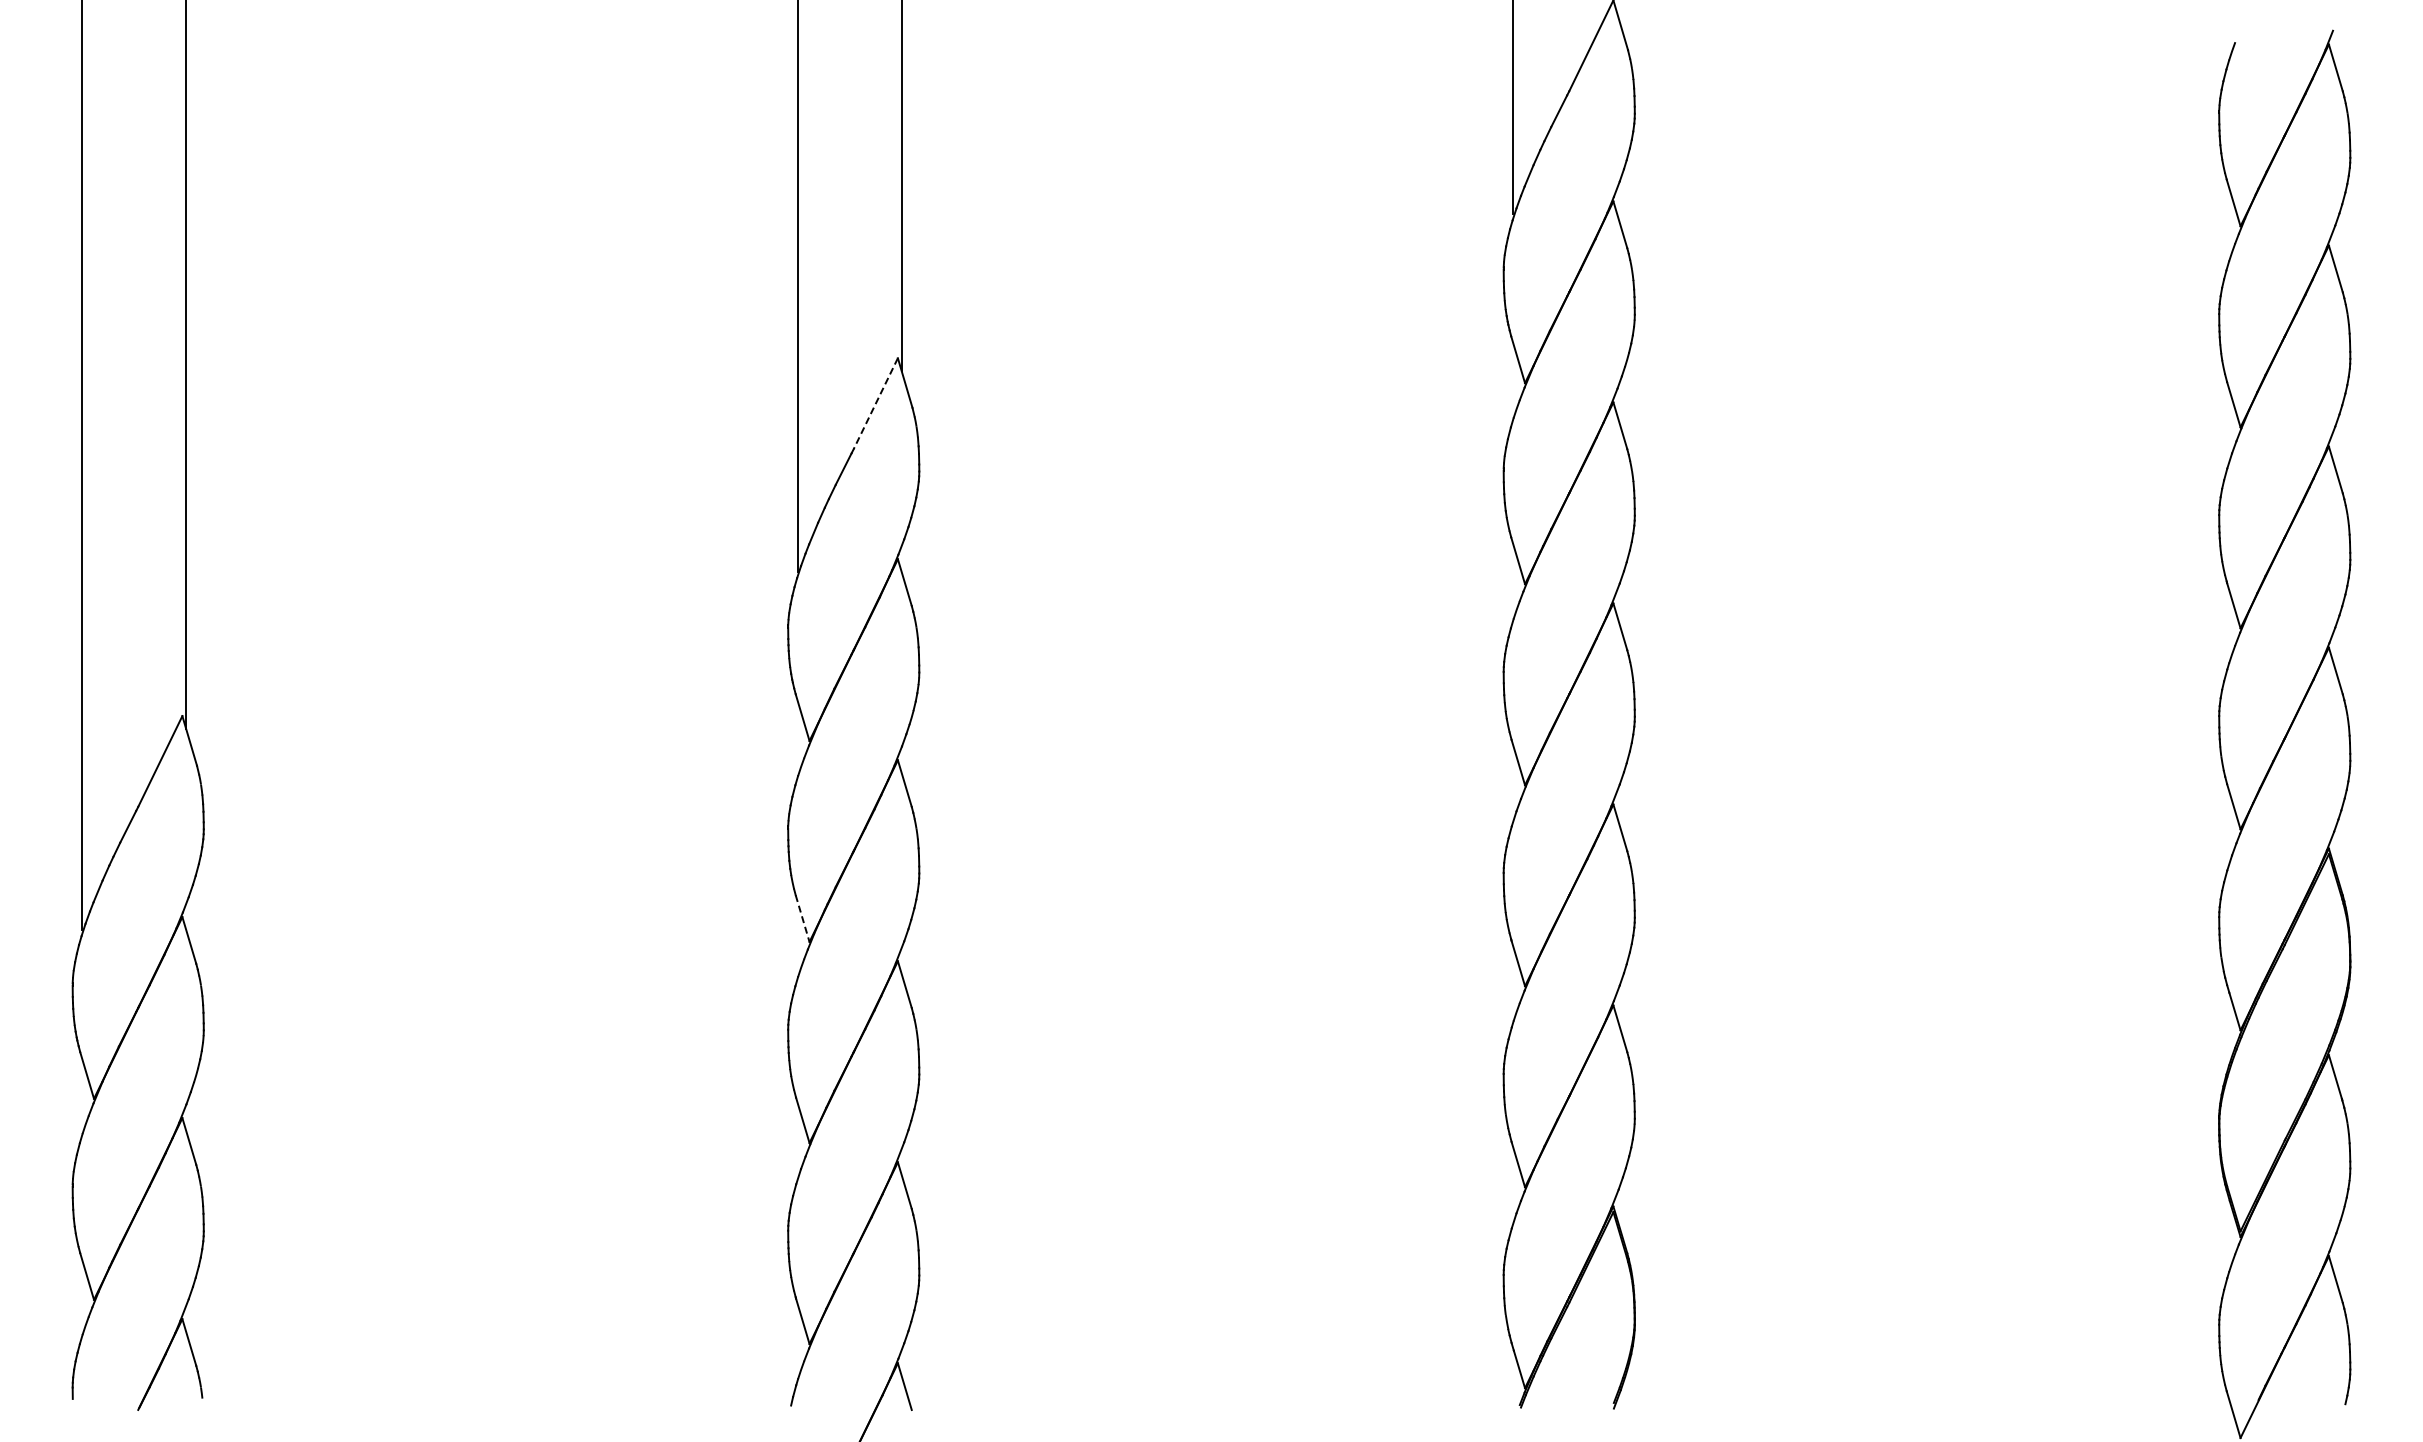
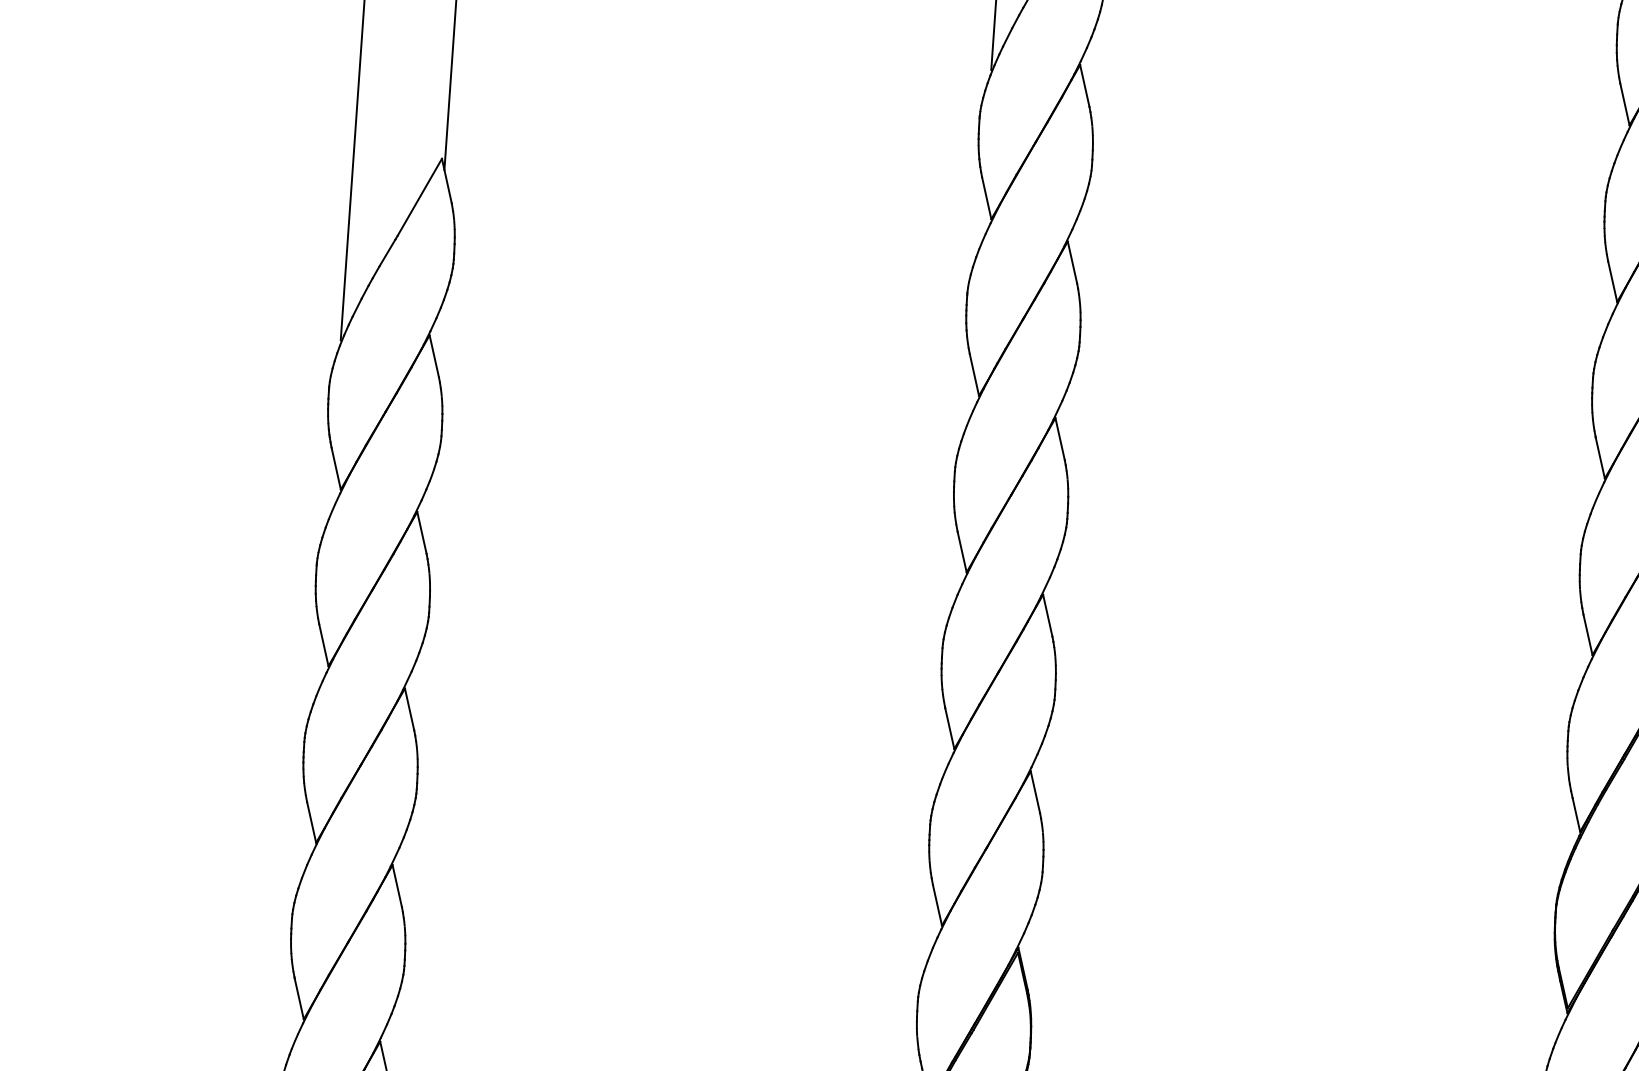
line: (875, 403) -> (419, 197), dashed -> solid
line: (802, 919) -> (323, 645), dashed -> solid

